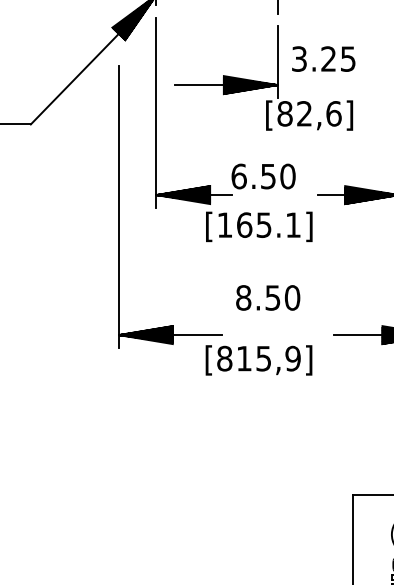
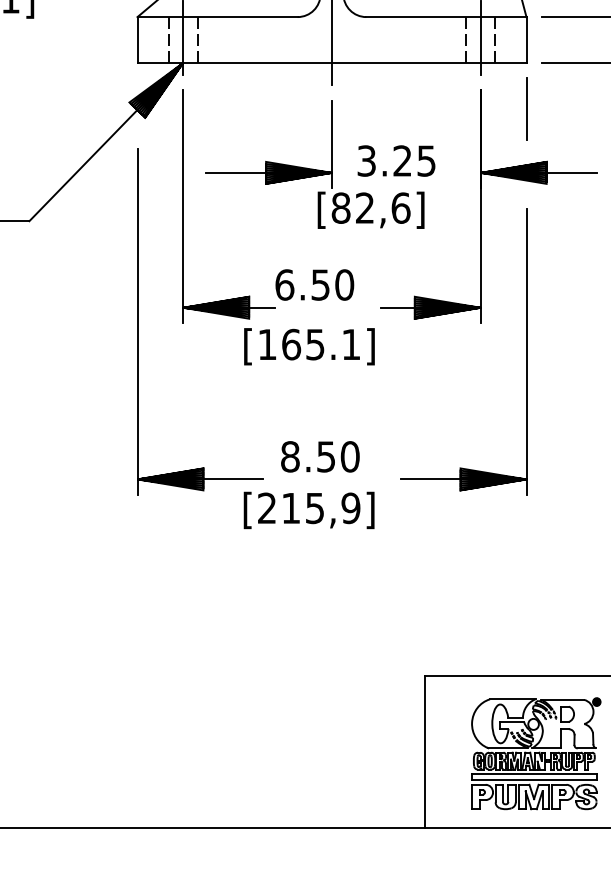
text: (323, 58) -> (396, 160), moved
text: (268, 297) -> (320, 456), moved
text: (224, 358) -> (266, 508), [815,9] -> [215,9]

